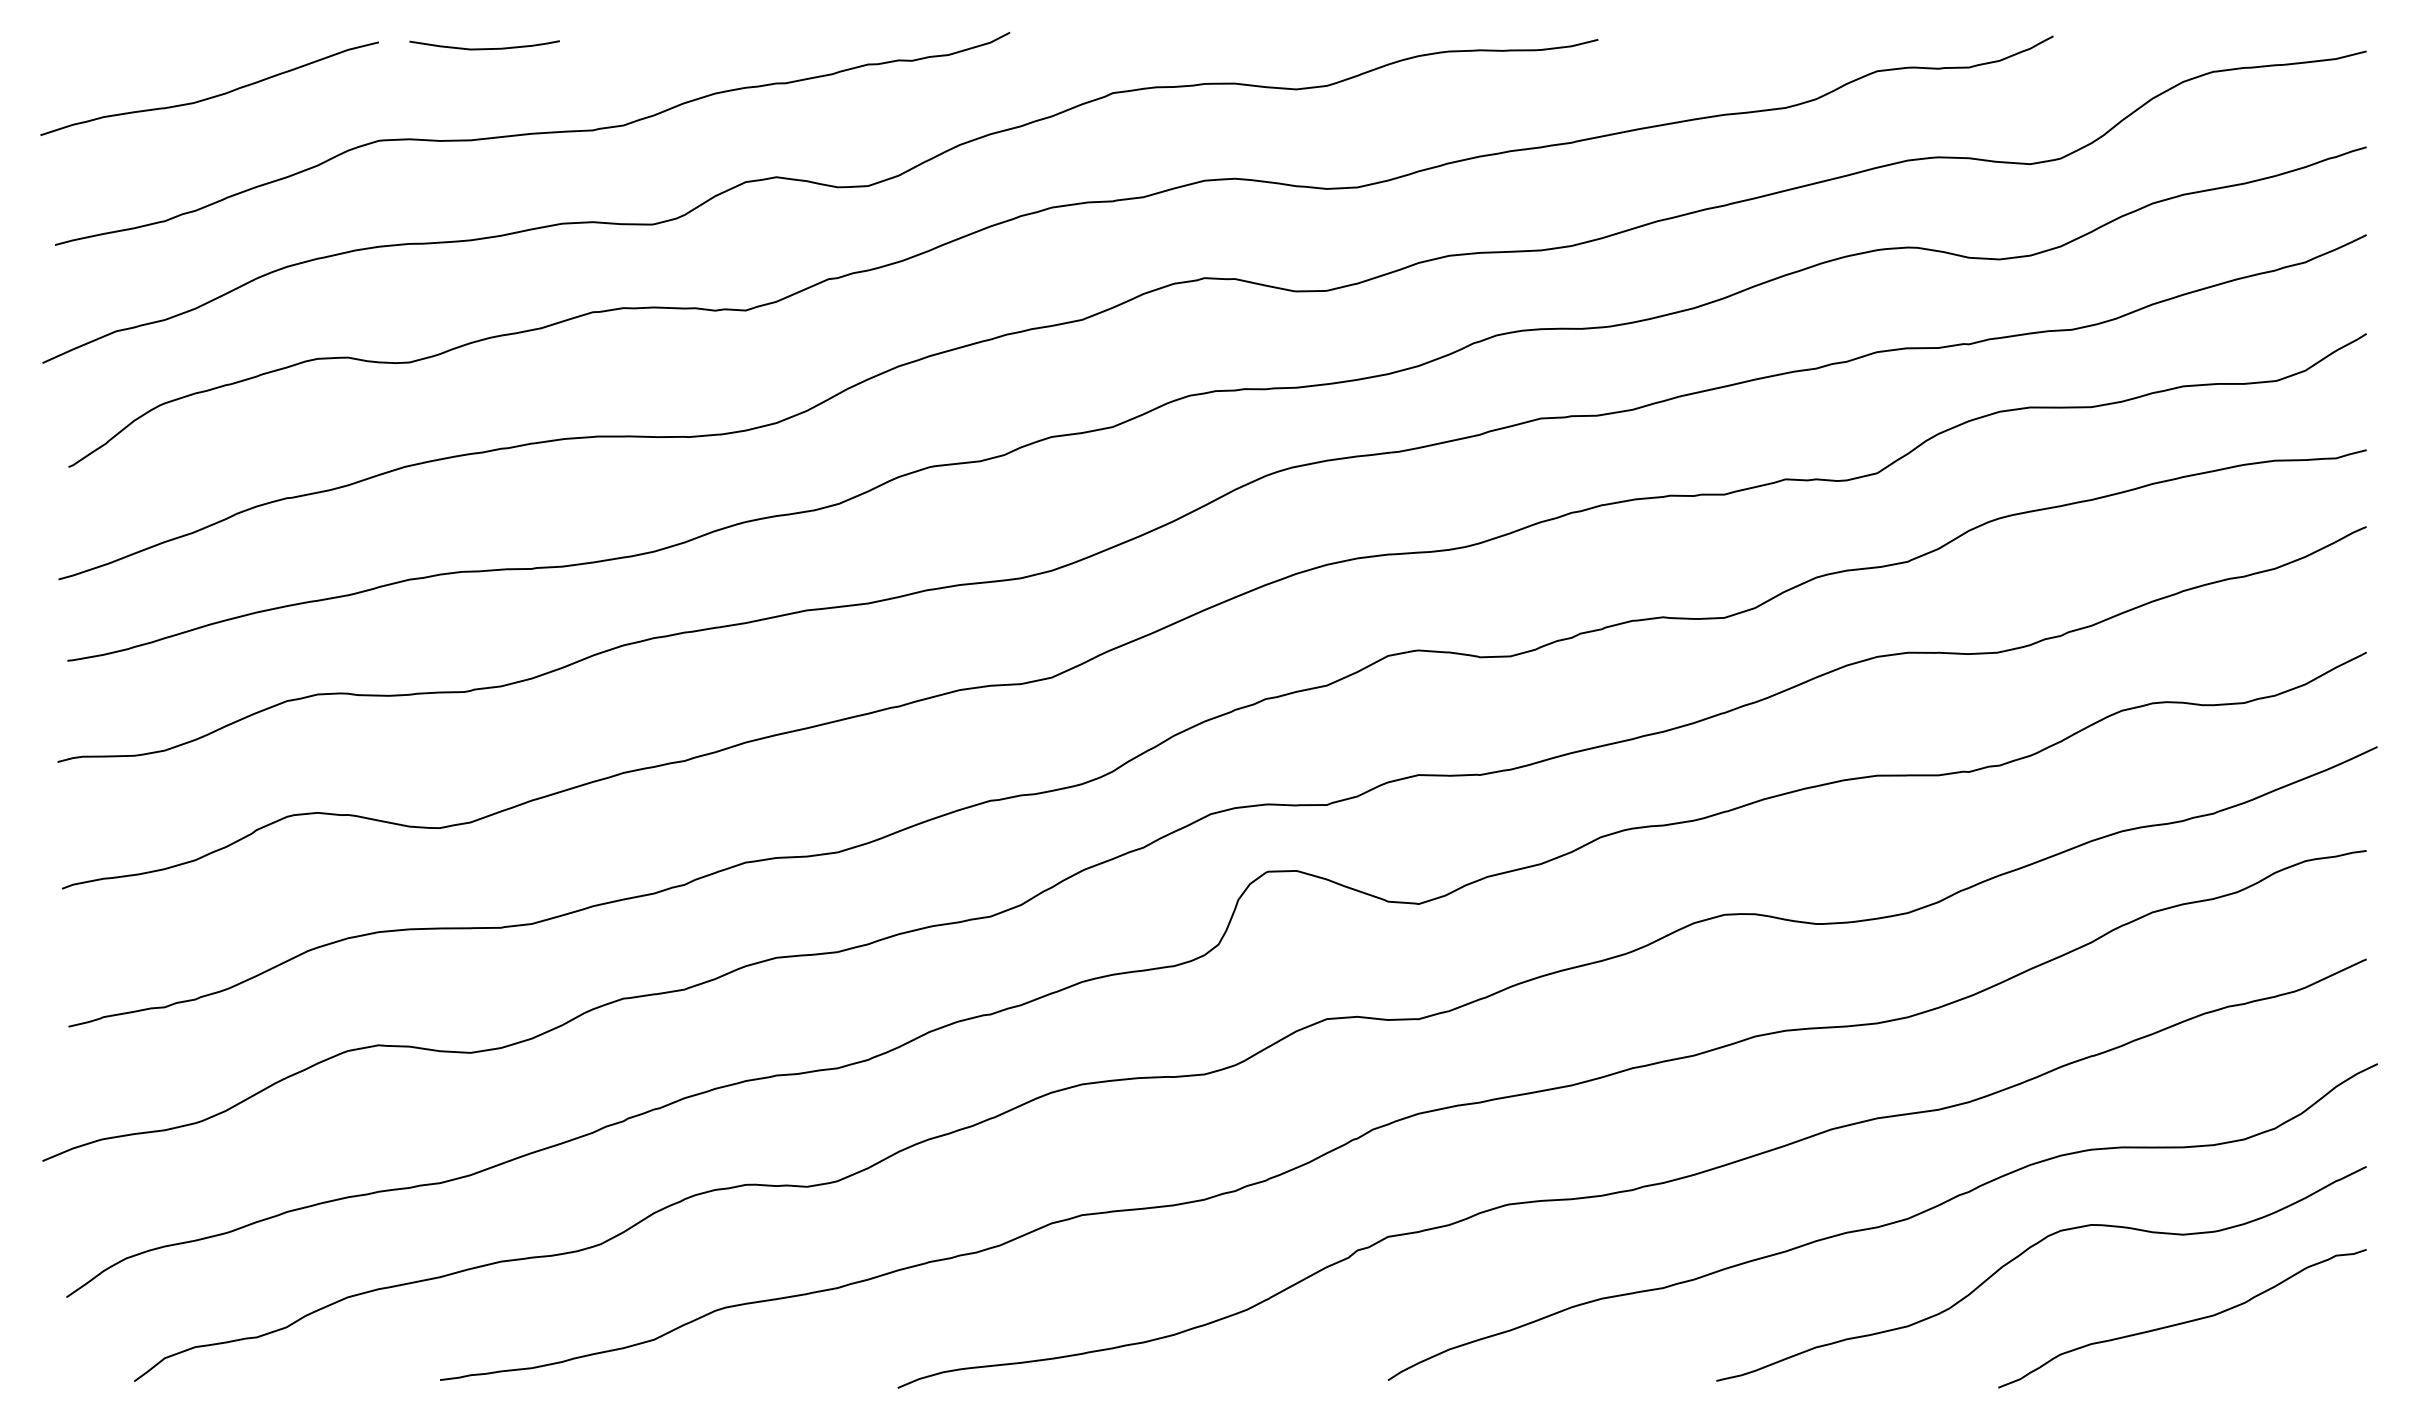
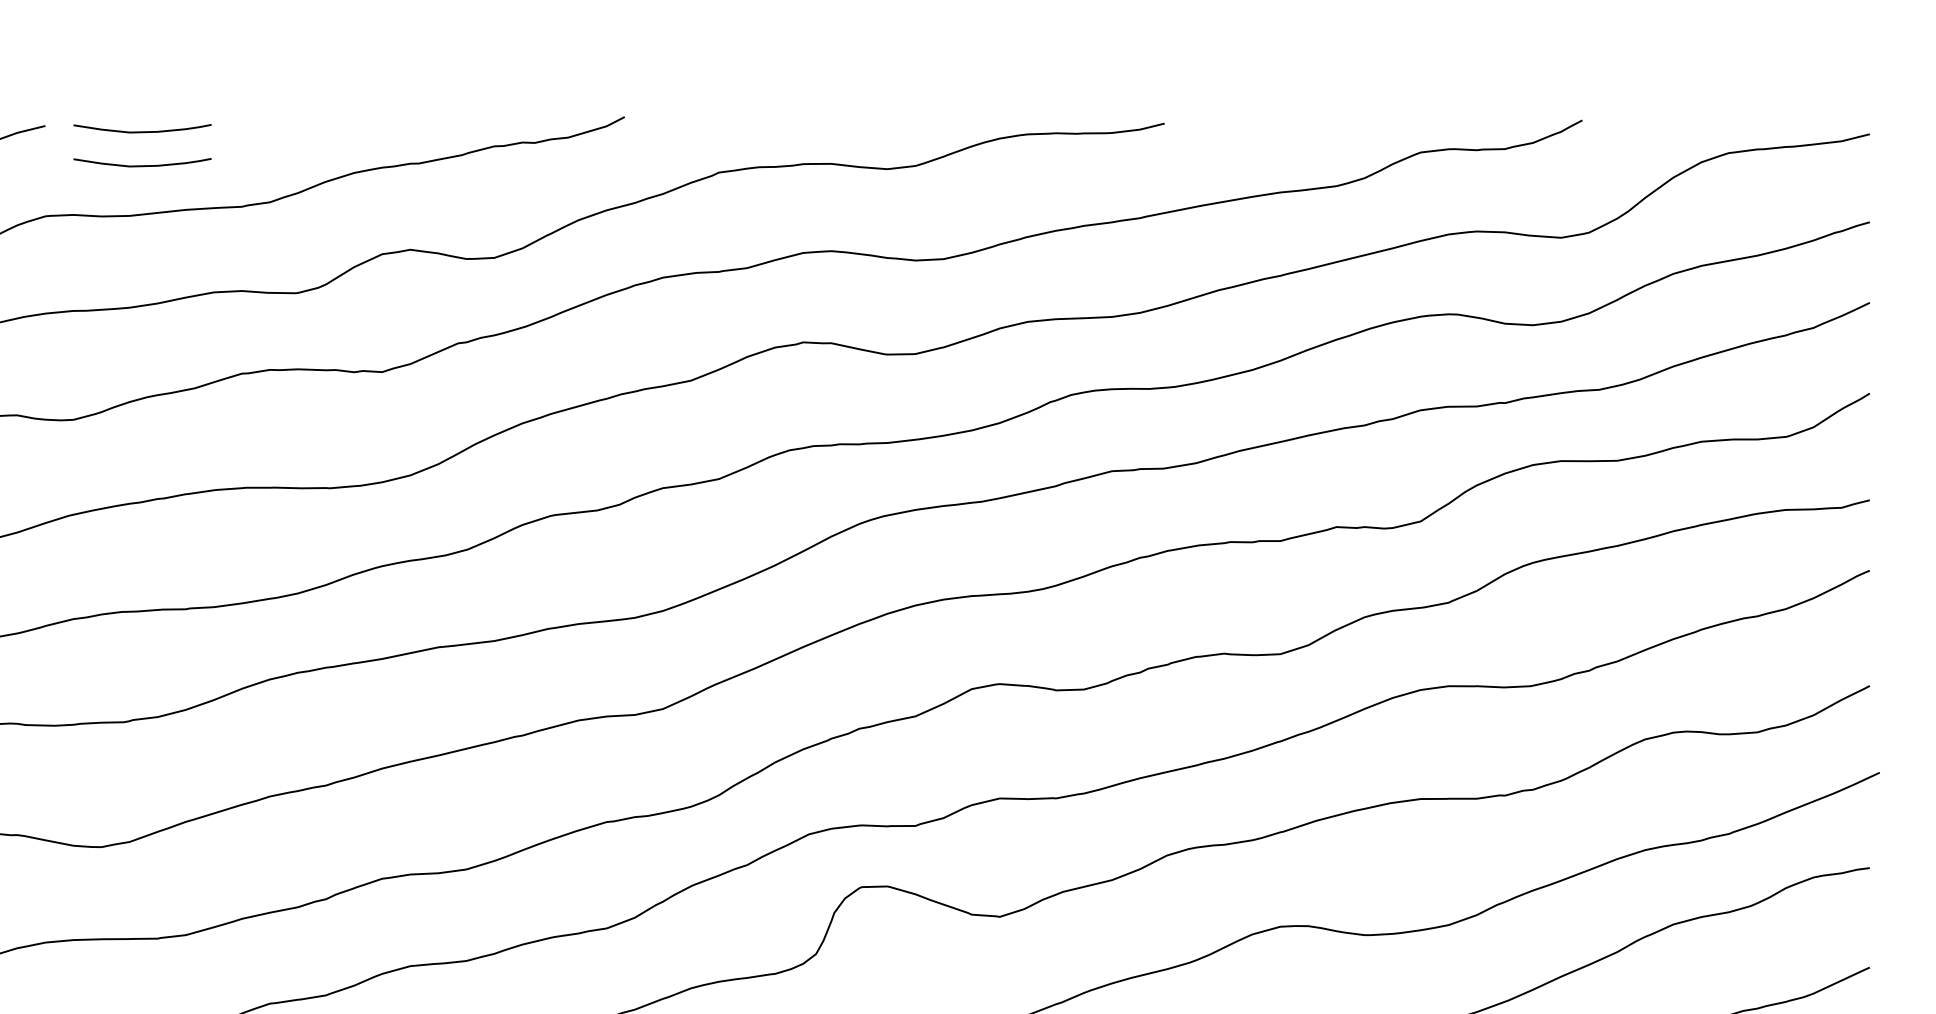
curve: (484, 85) -> (142, 165), added

